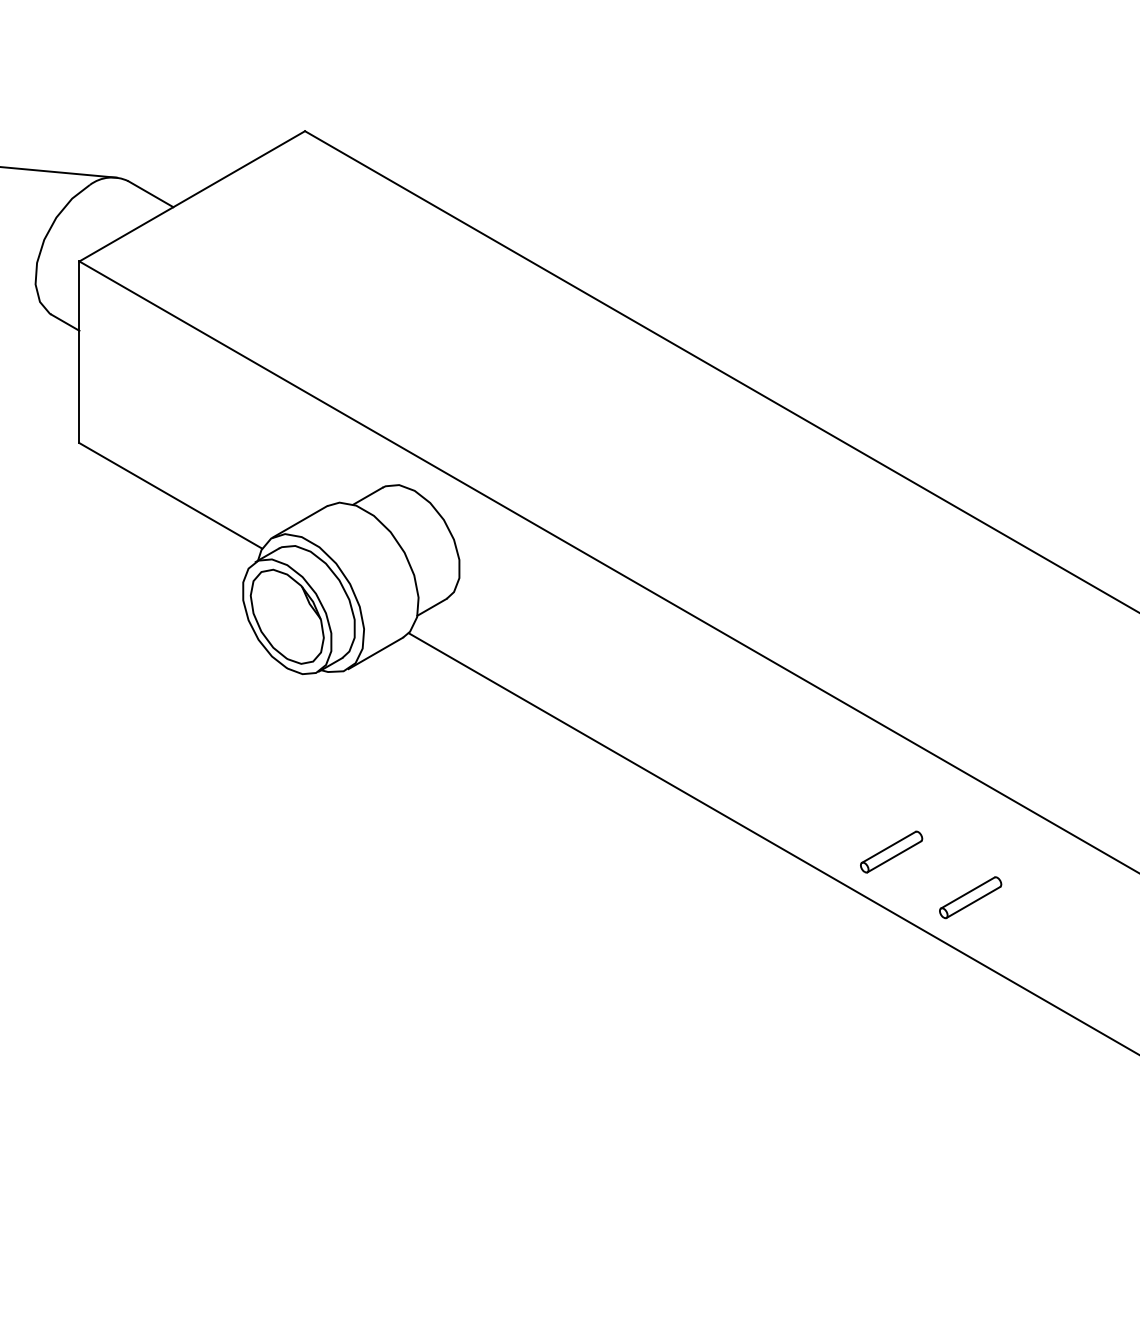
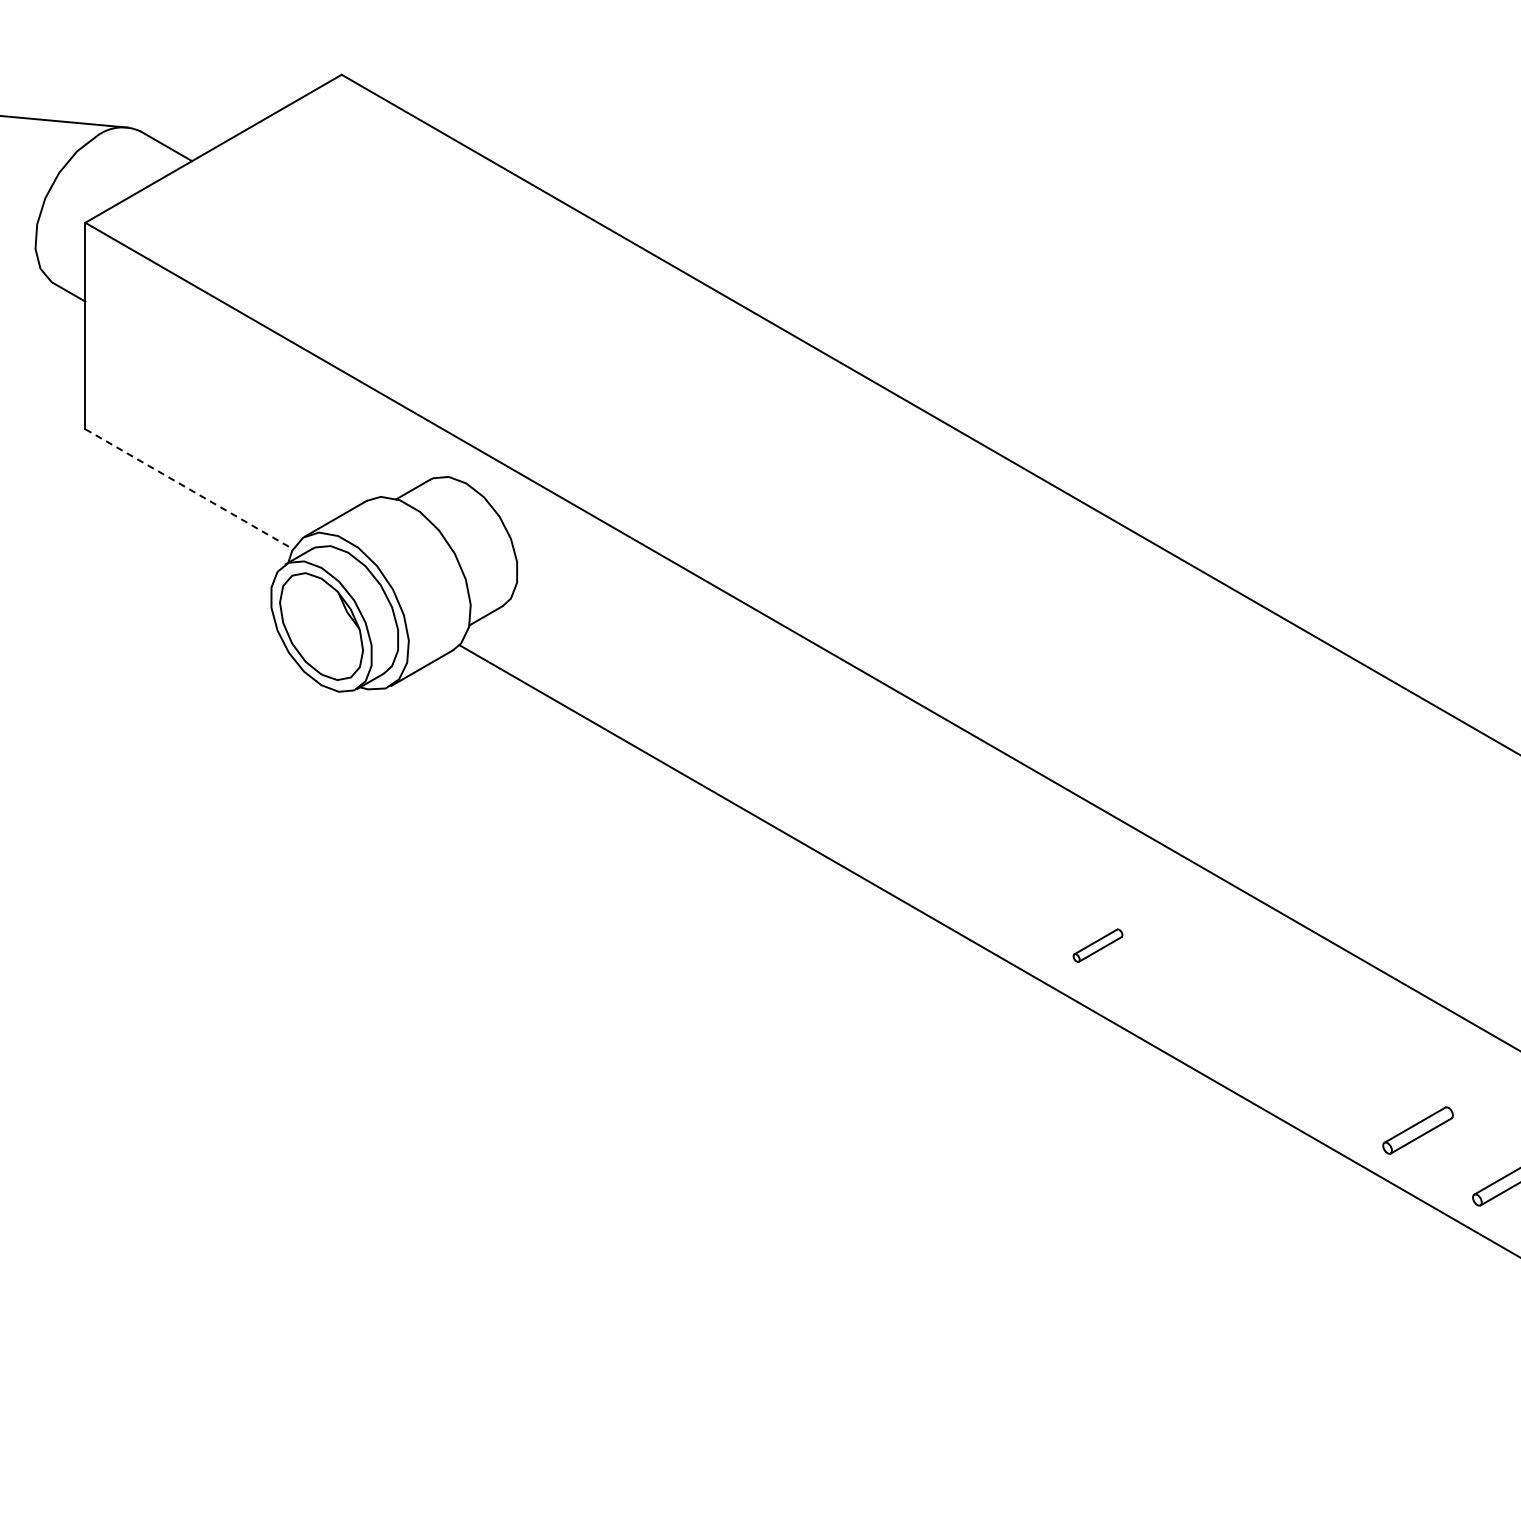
line: (171, 496) -> (189, 489), solid -> dashed
part: (890, 851) -> (1007, 893), removed
part: (970, 897) -> (1097, 945), size x0.7

